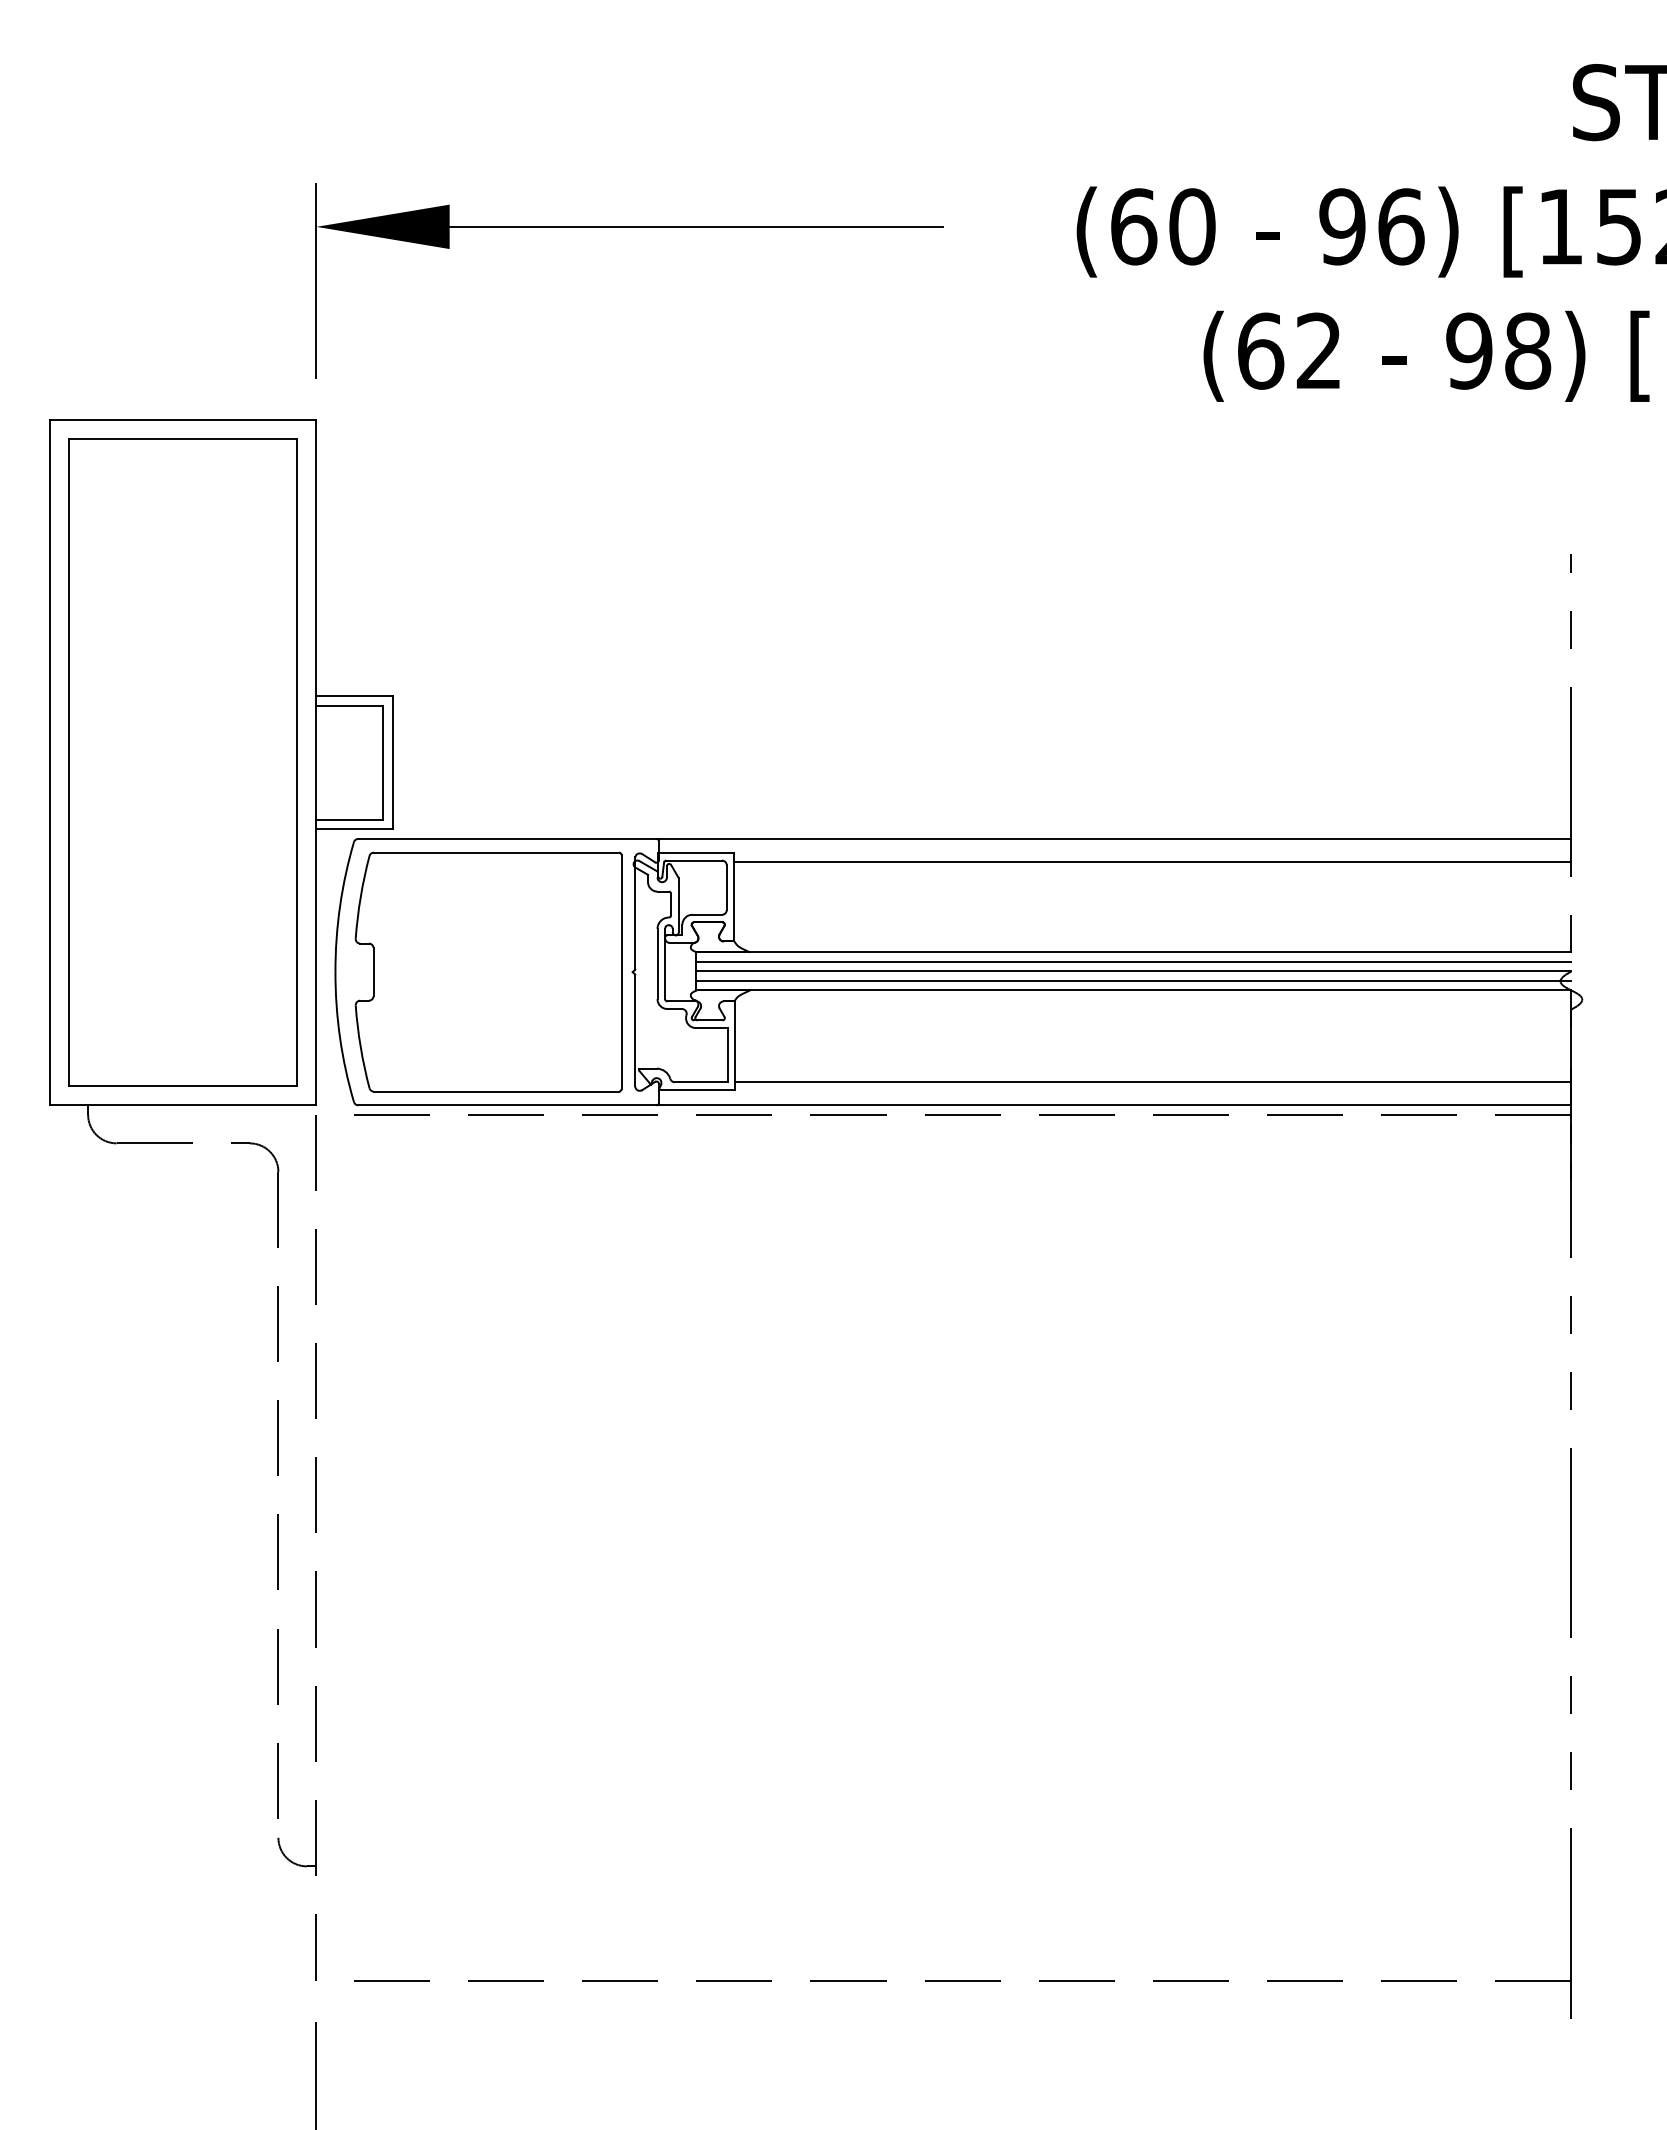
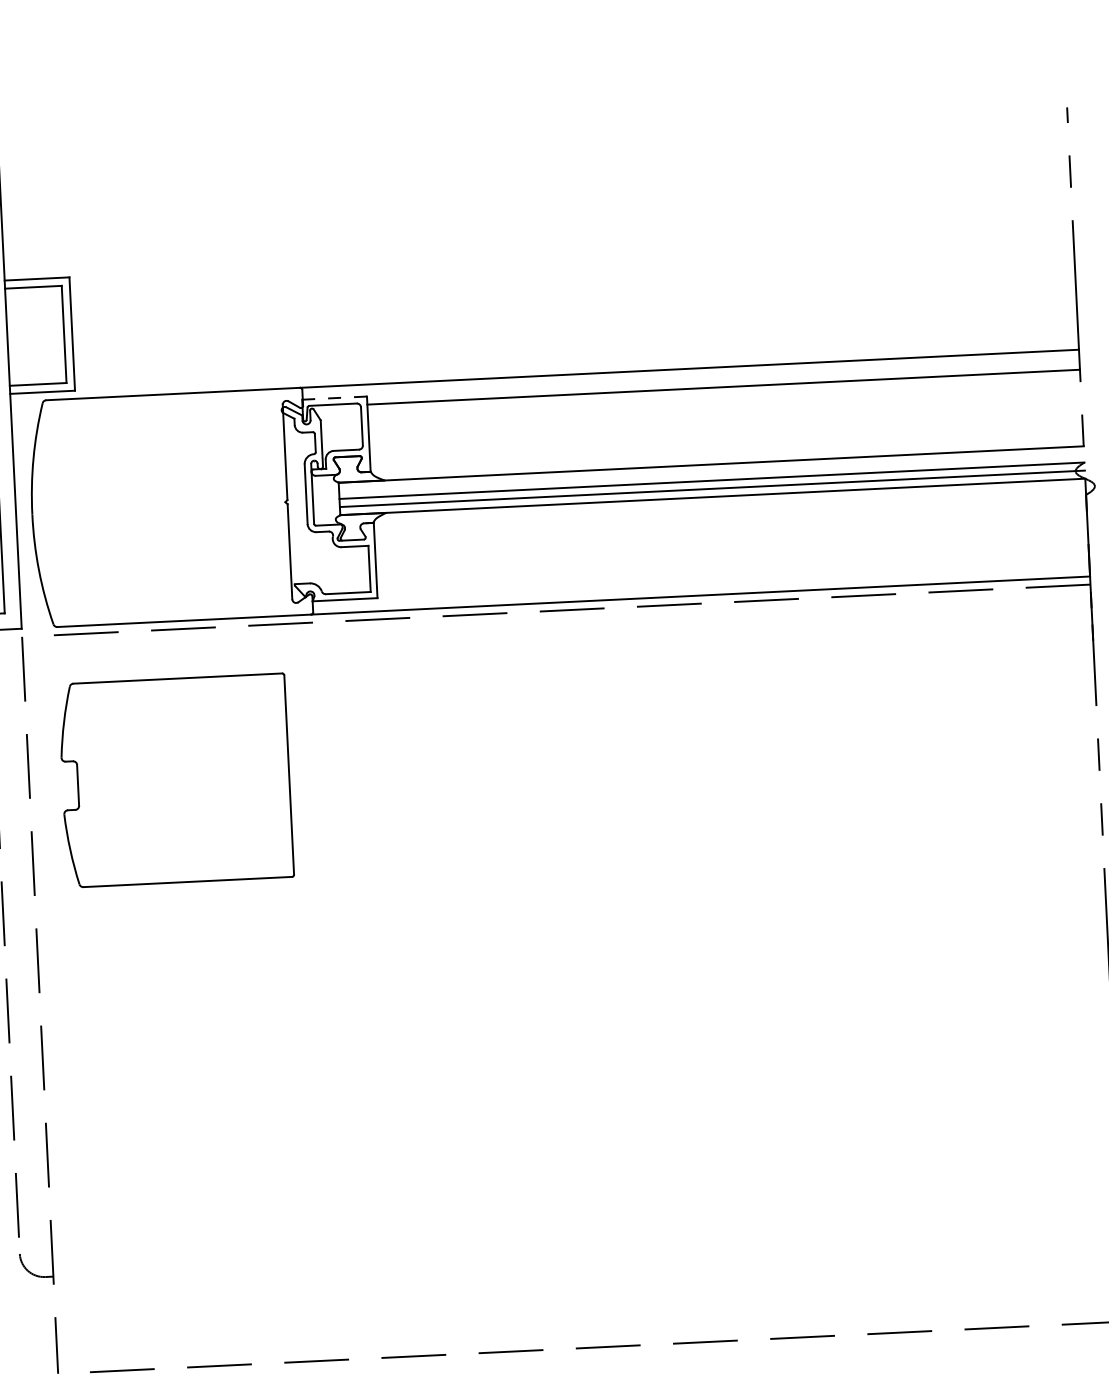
line: (695, 852) -> (333, 397), solid -> dashed
line: (1133, 961) -> (711, 472), removed
part: (488, 971) -> (175, 780), moved
line: (1153, 1081) -> (733, 573), removed

